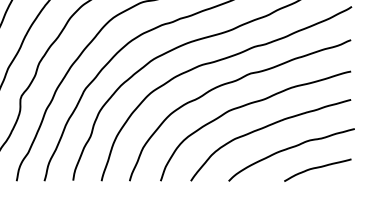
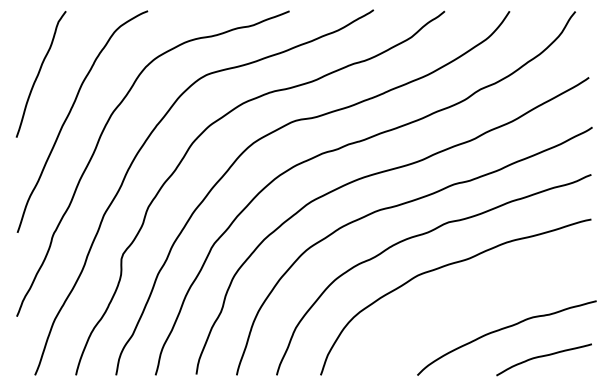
curve: (267, 127) -> (472, 298), removed

